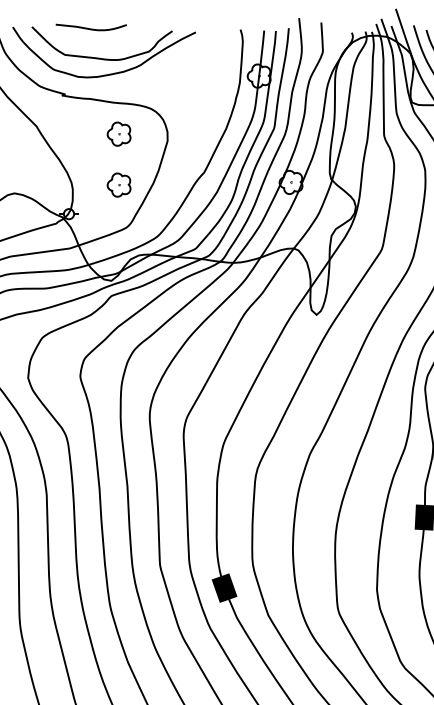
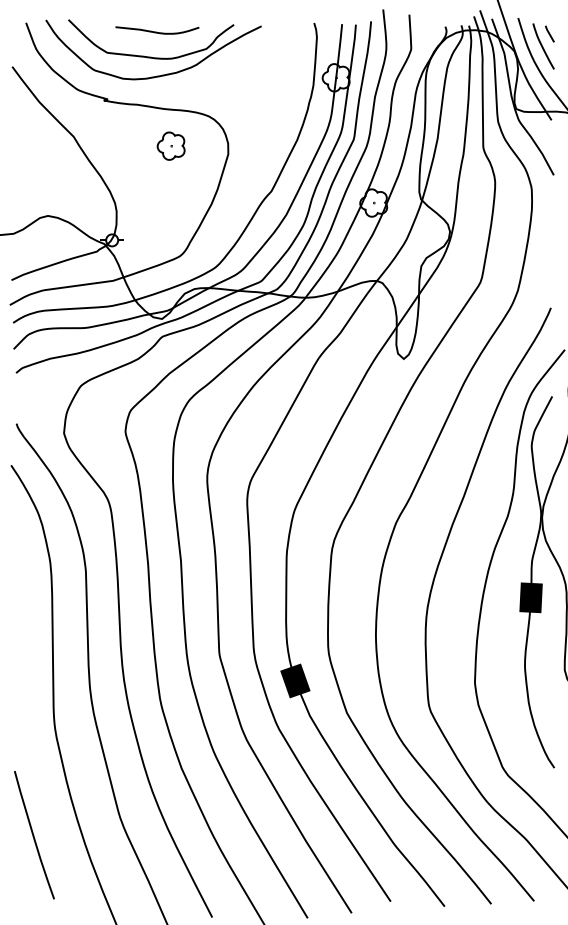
curve: (91, 28) -> (157, 31), moved
part: (118, 184) -> (170, 205), removed

